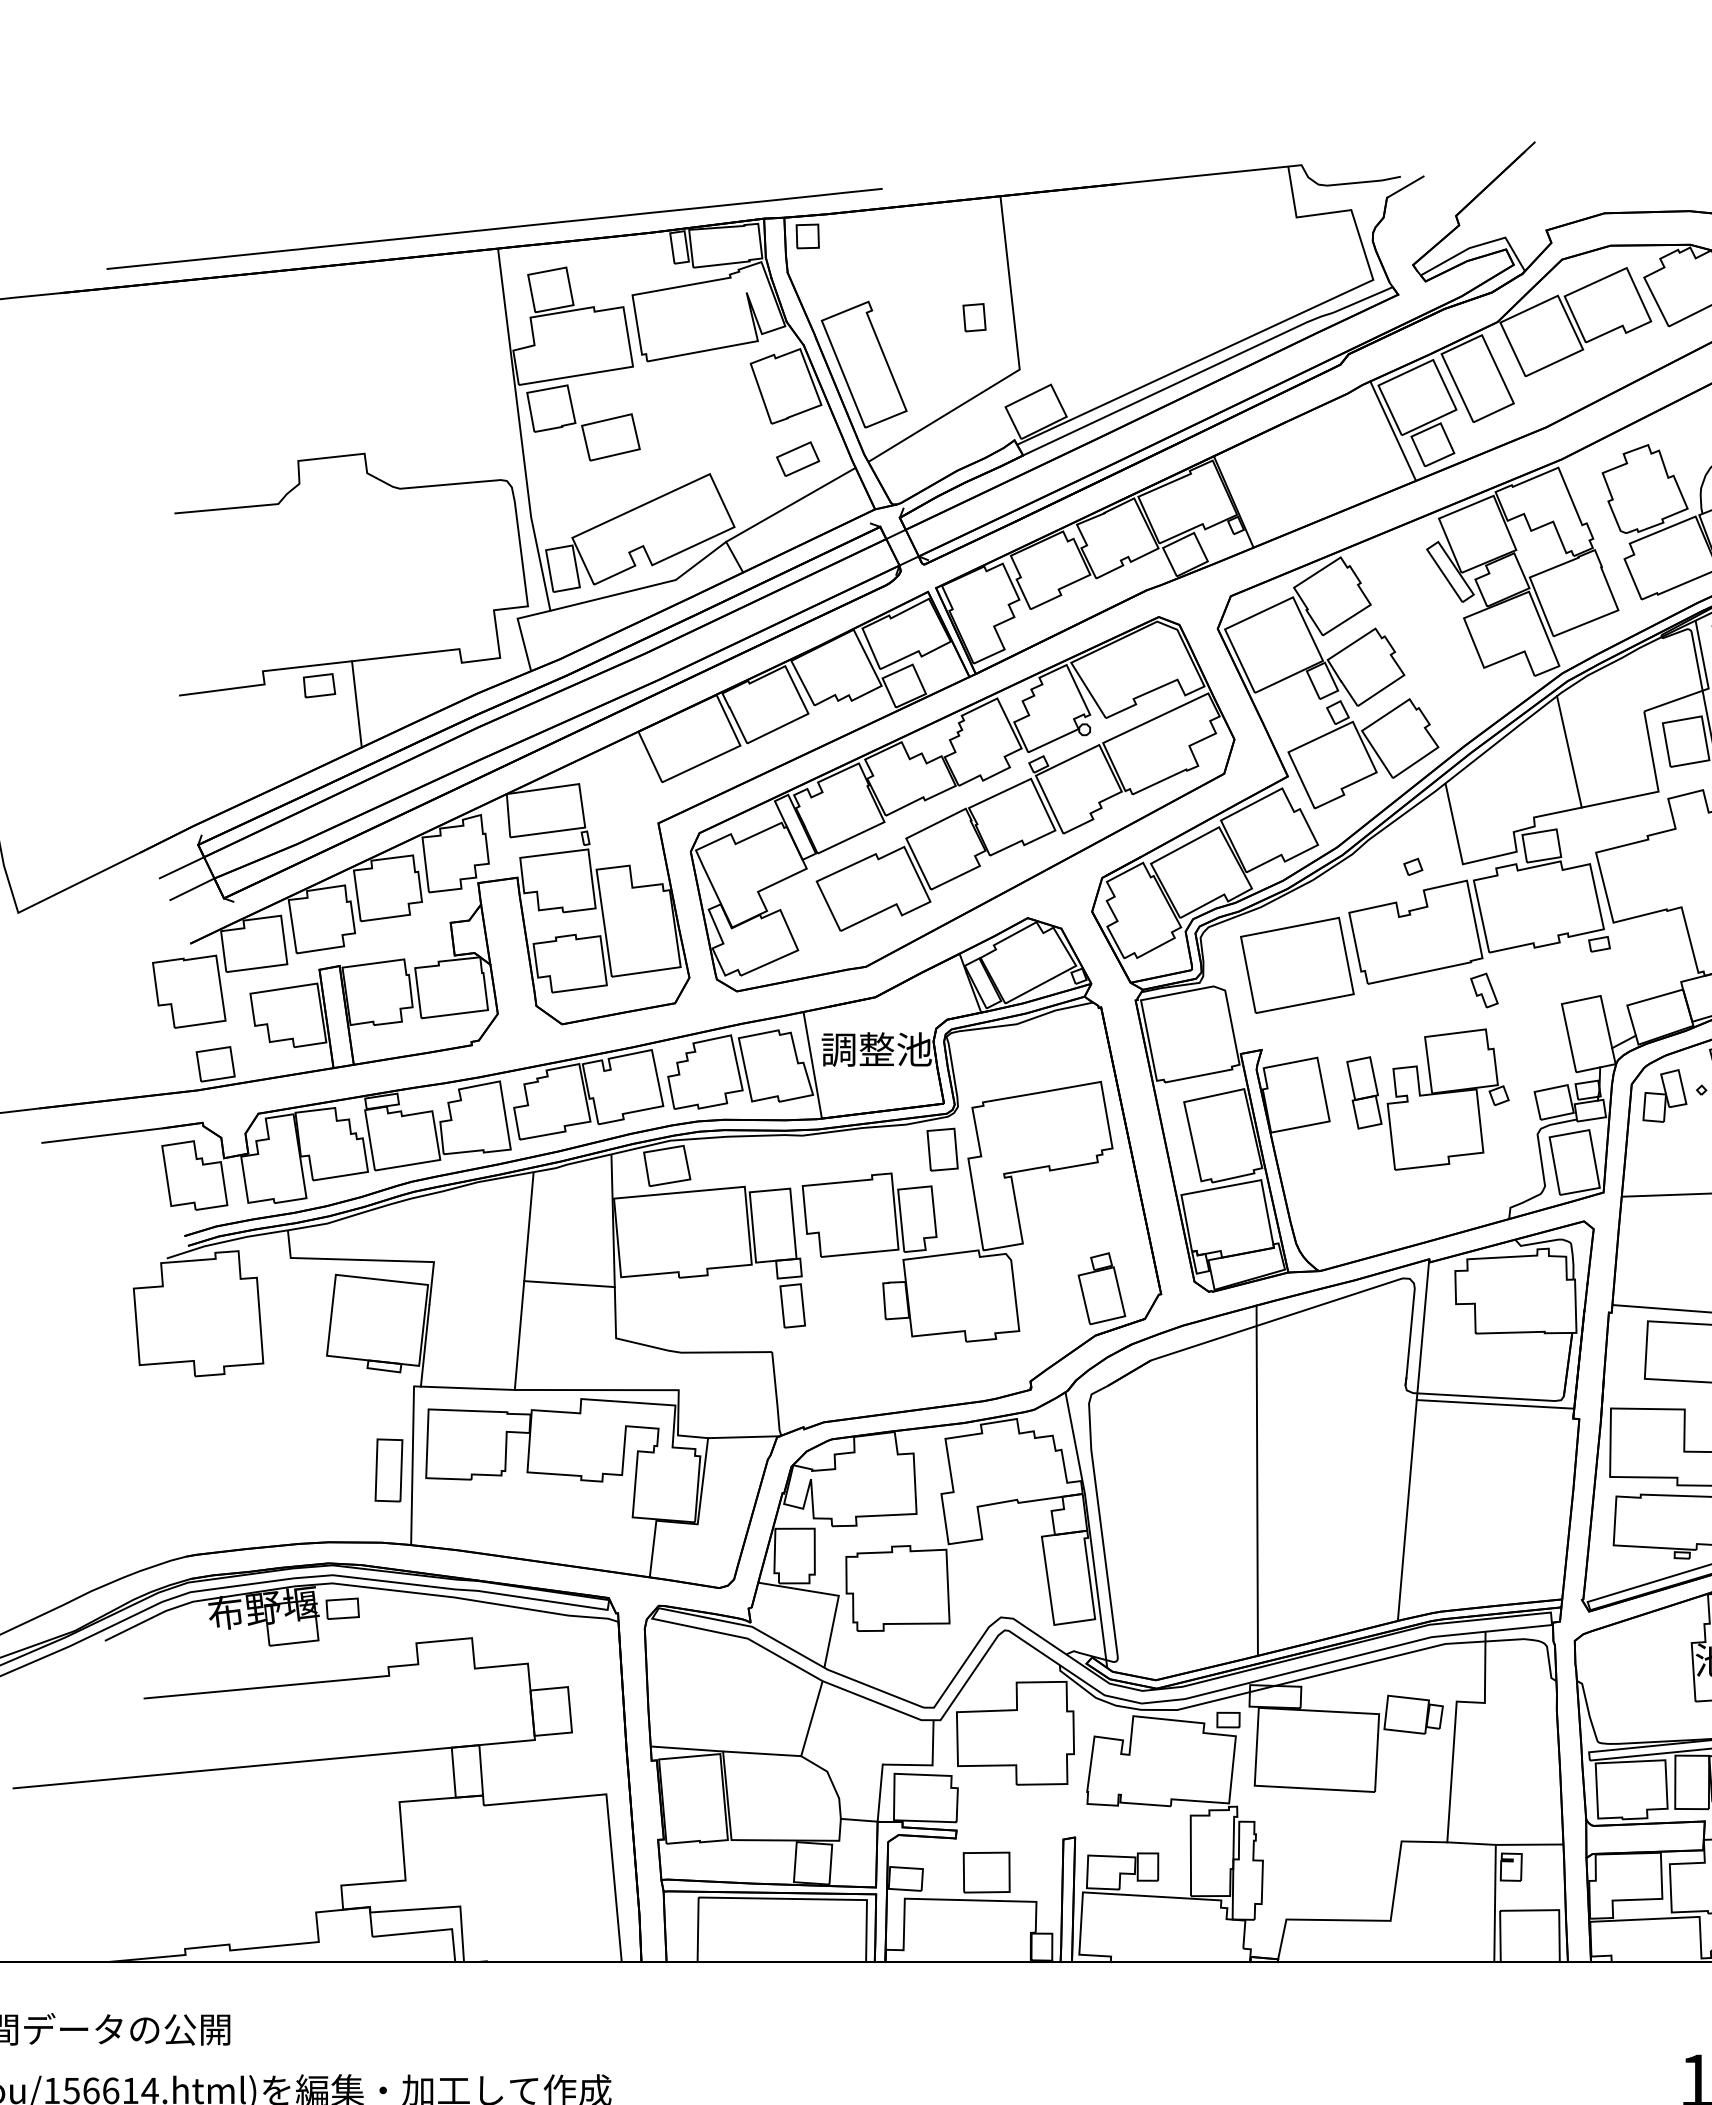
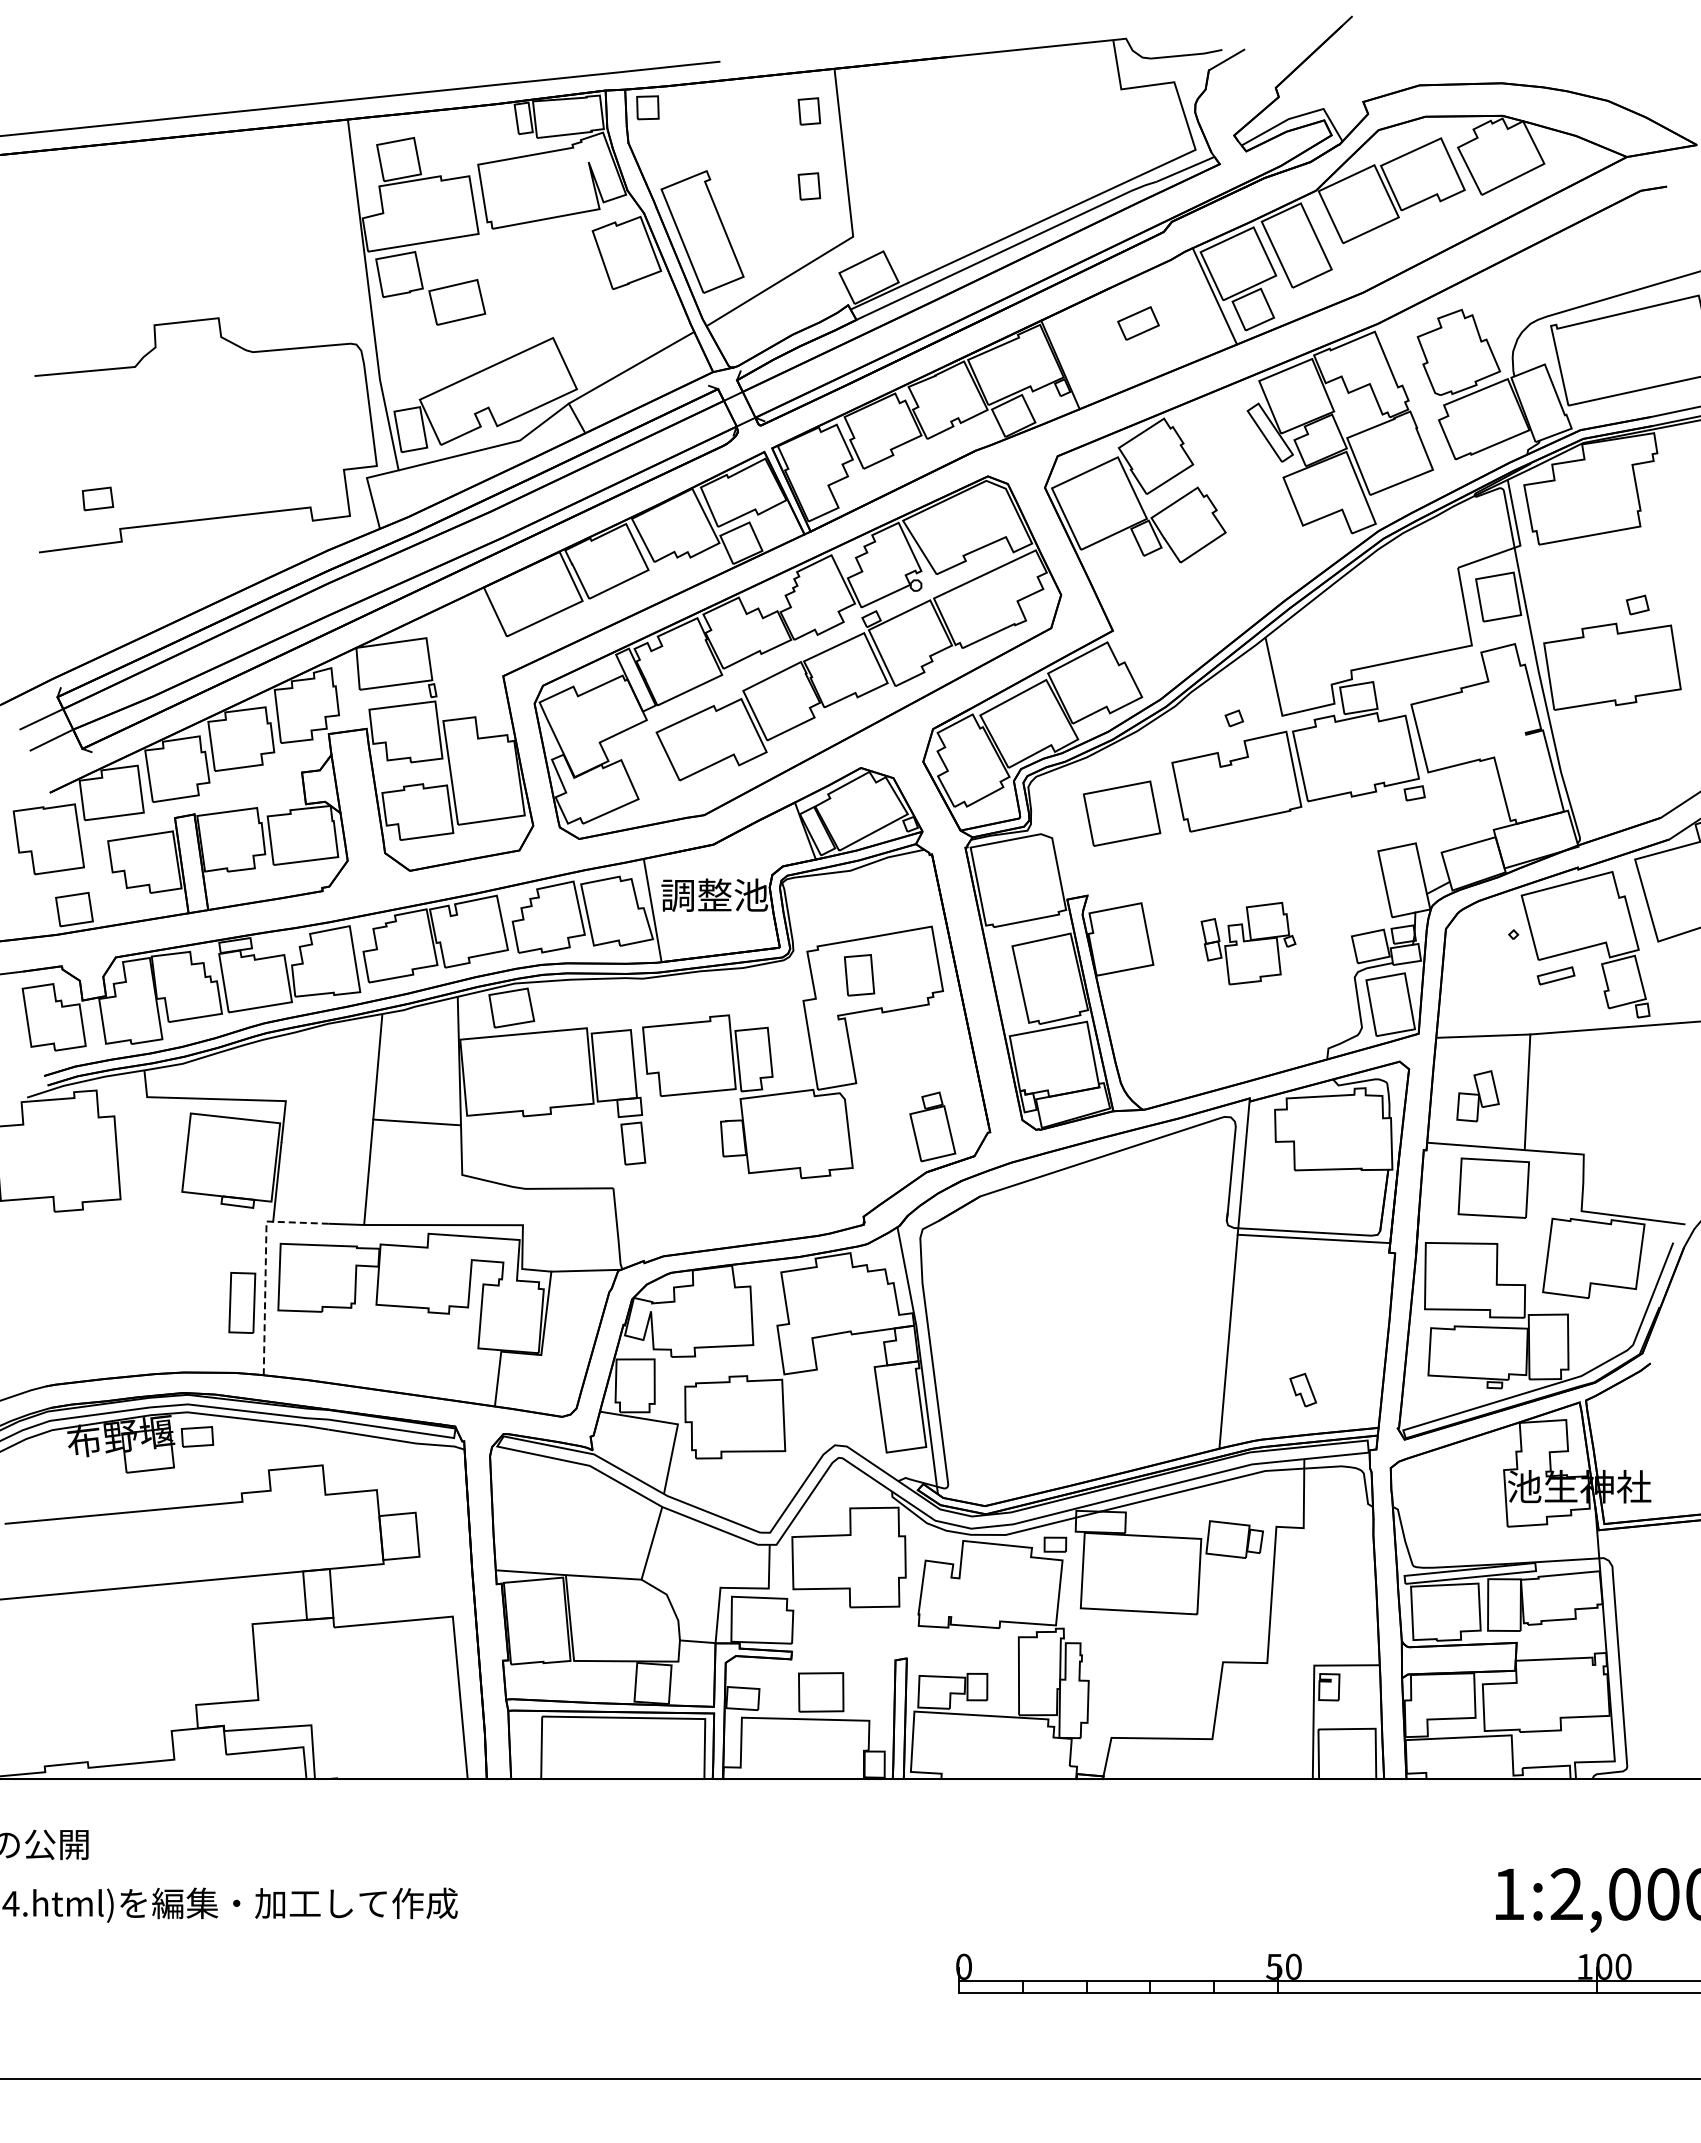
part: (974, 240) -> (809, 111), added
part: (798, 459) -> (1138, 323), moved
part: (318, 685) -> (97, 498), moved
line: (356, 703) -> (210, 560), removed
line: (1569, 751) -> (1385, 606), removed
part: (1362, 753) -> (1185, 608), removed
part: (1296, 965) -> (1121, 813), size x0.7
part: (1484, 989) -> (1303, 1389), moved
part: (1664, 1096) -> (1477, 1096), moved
part: (1427, 1099) -> (1248, 943), size x0.6
part: (942, 1149) -> (859, 975), moved
line: (412, 1432) -> (265, 1266), solid -> dashed
line: (1256, 1480) -> (1082, 1312), removed
line: (1471, 1843) -> (1290, 1664), removed

